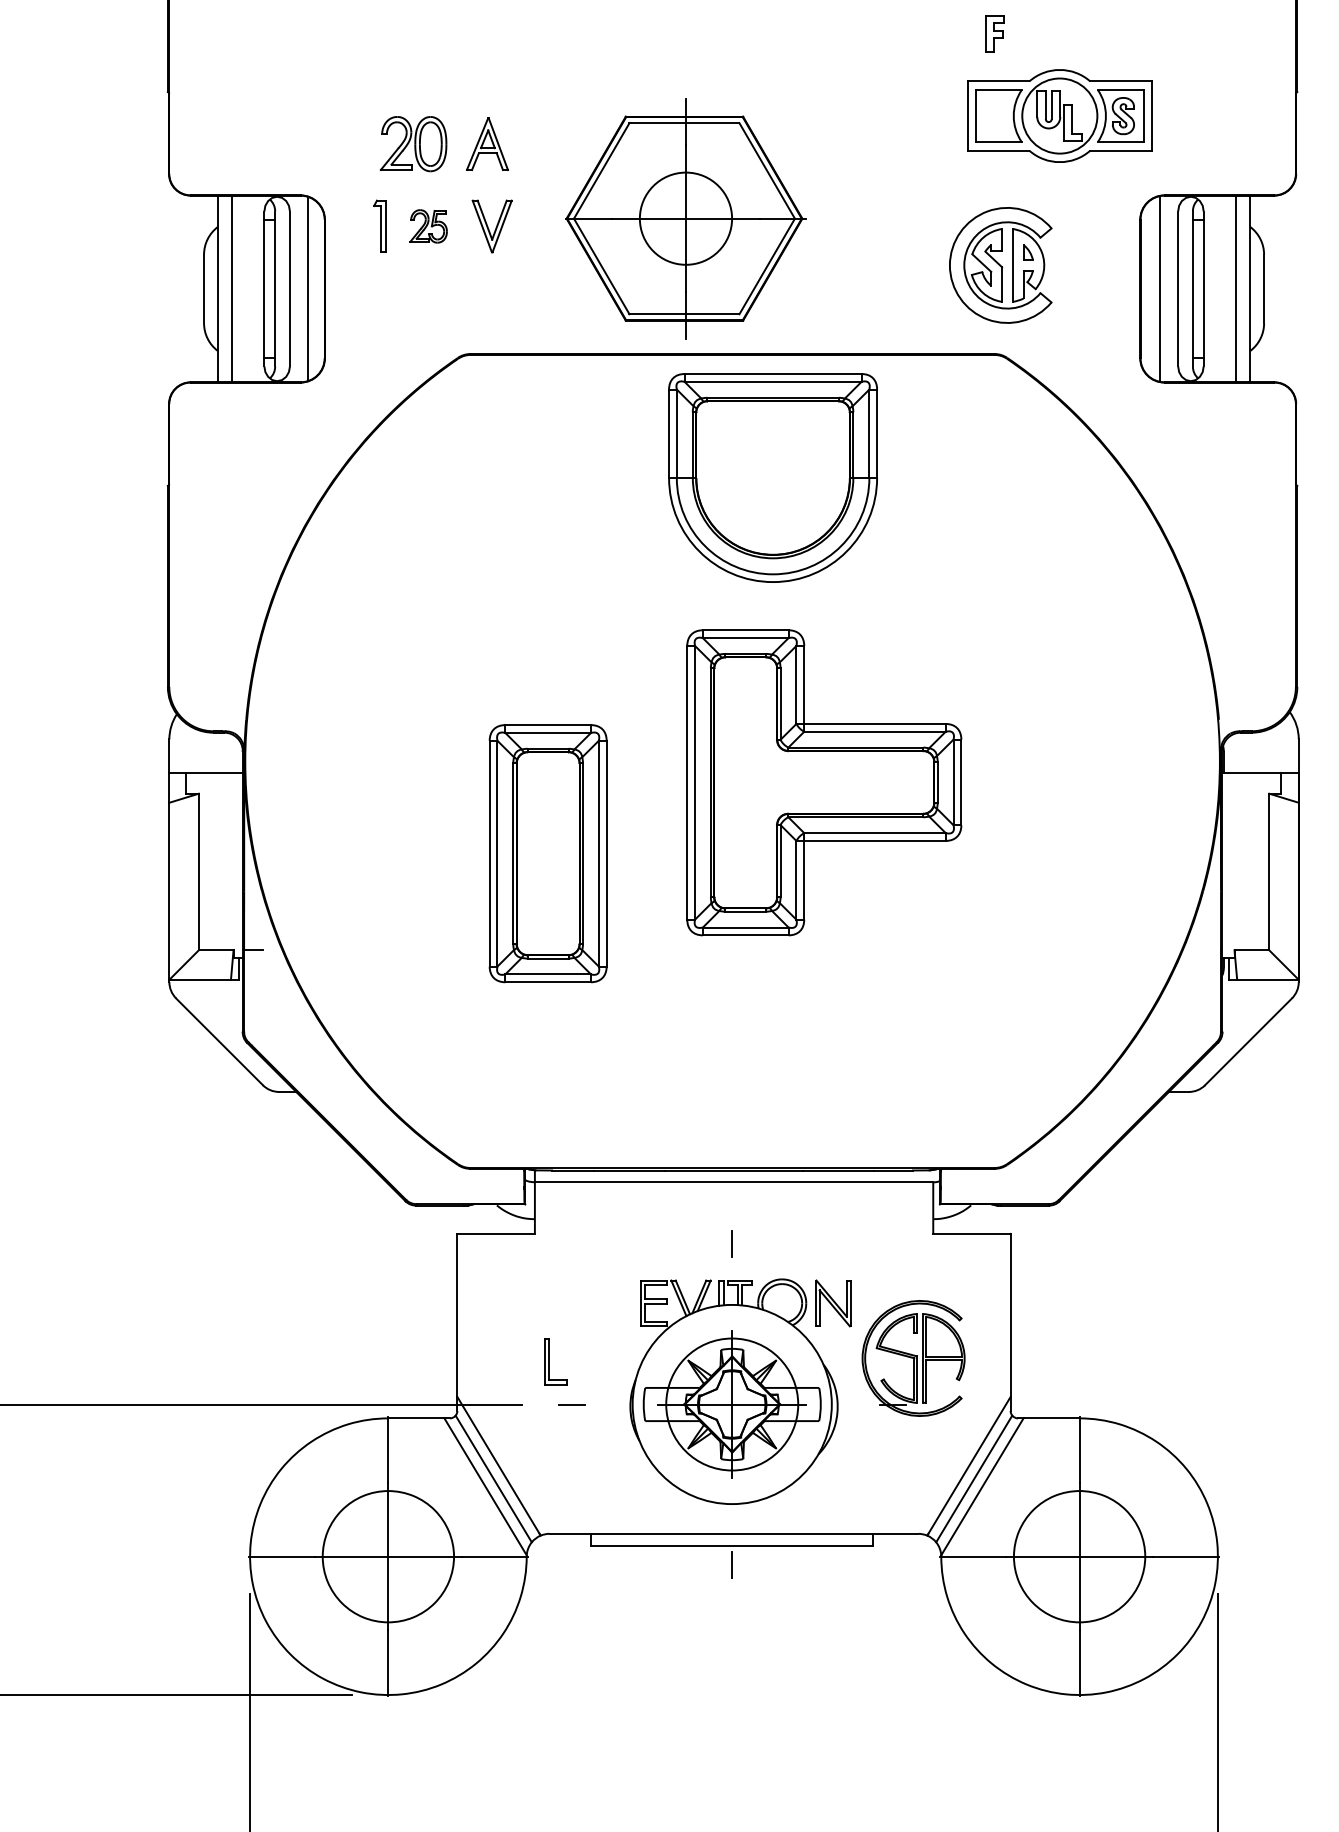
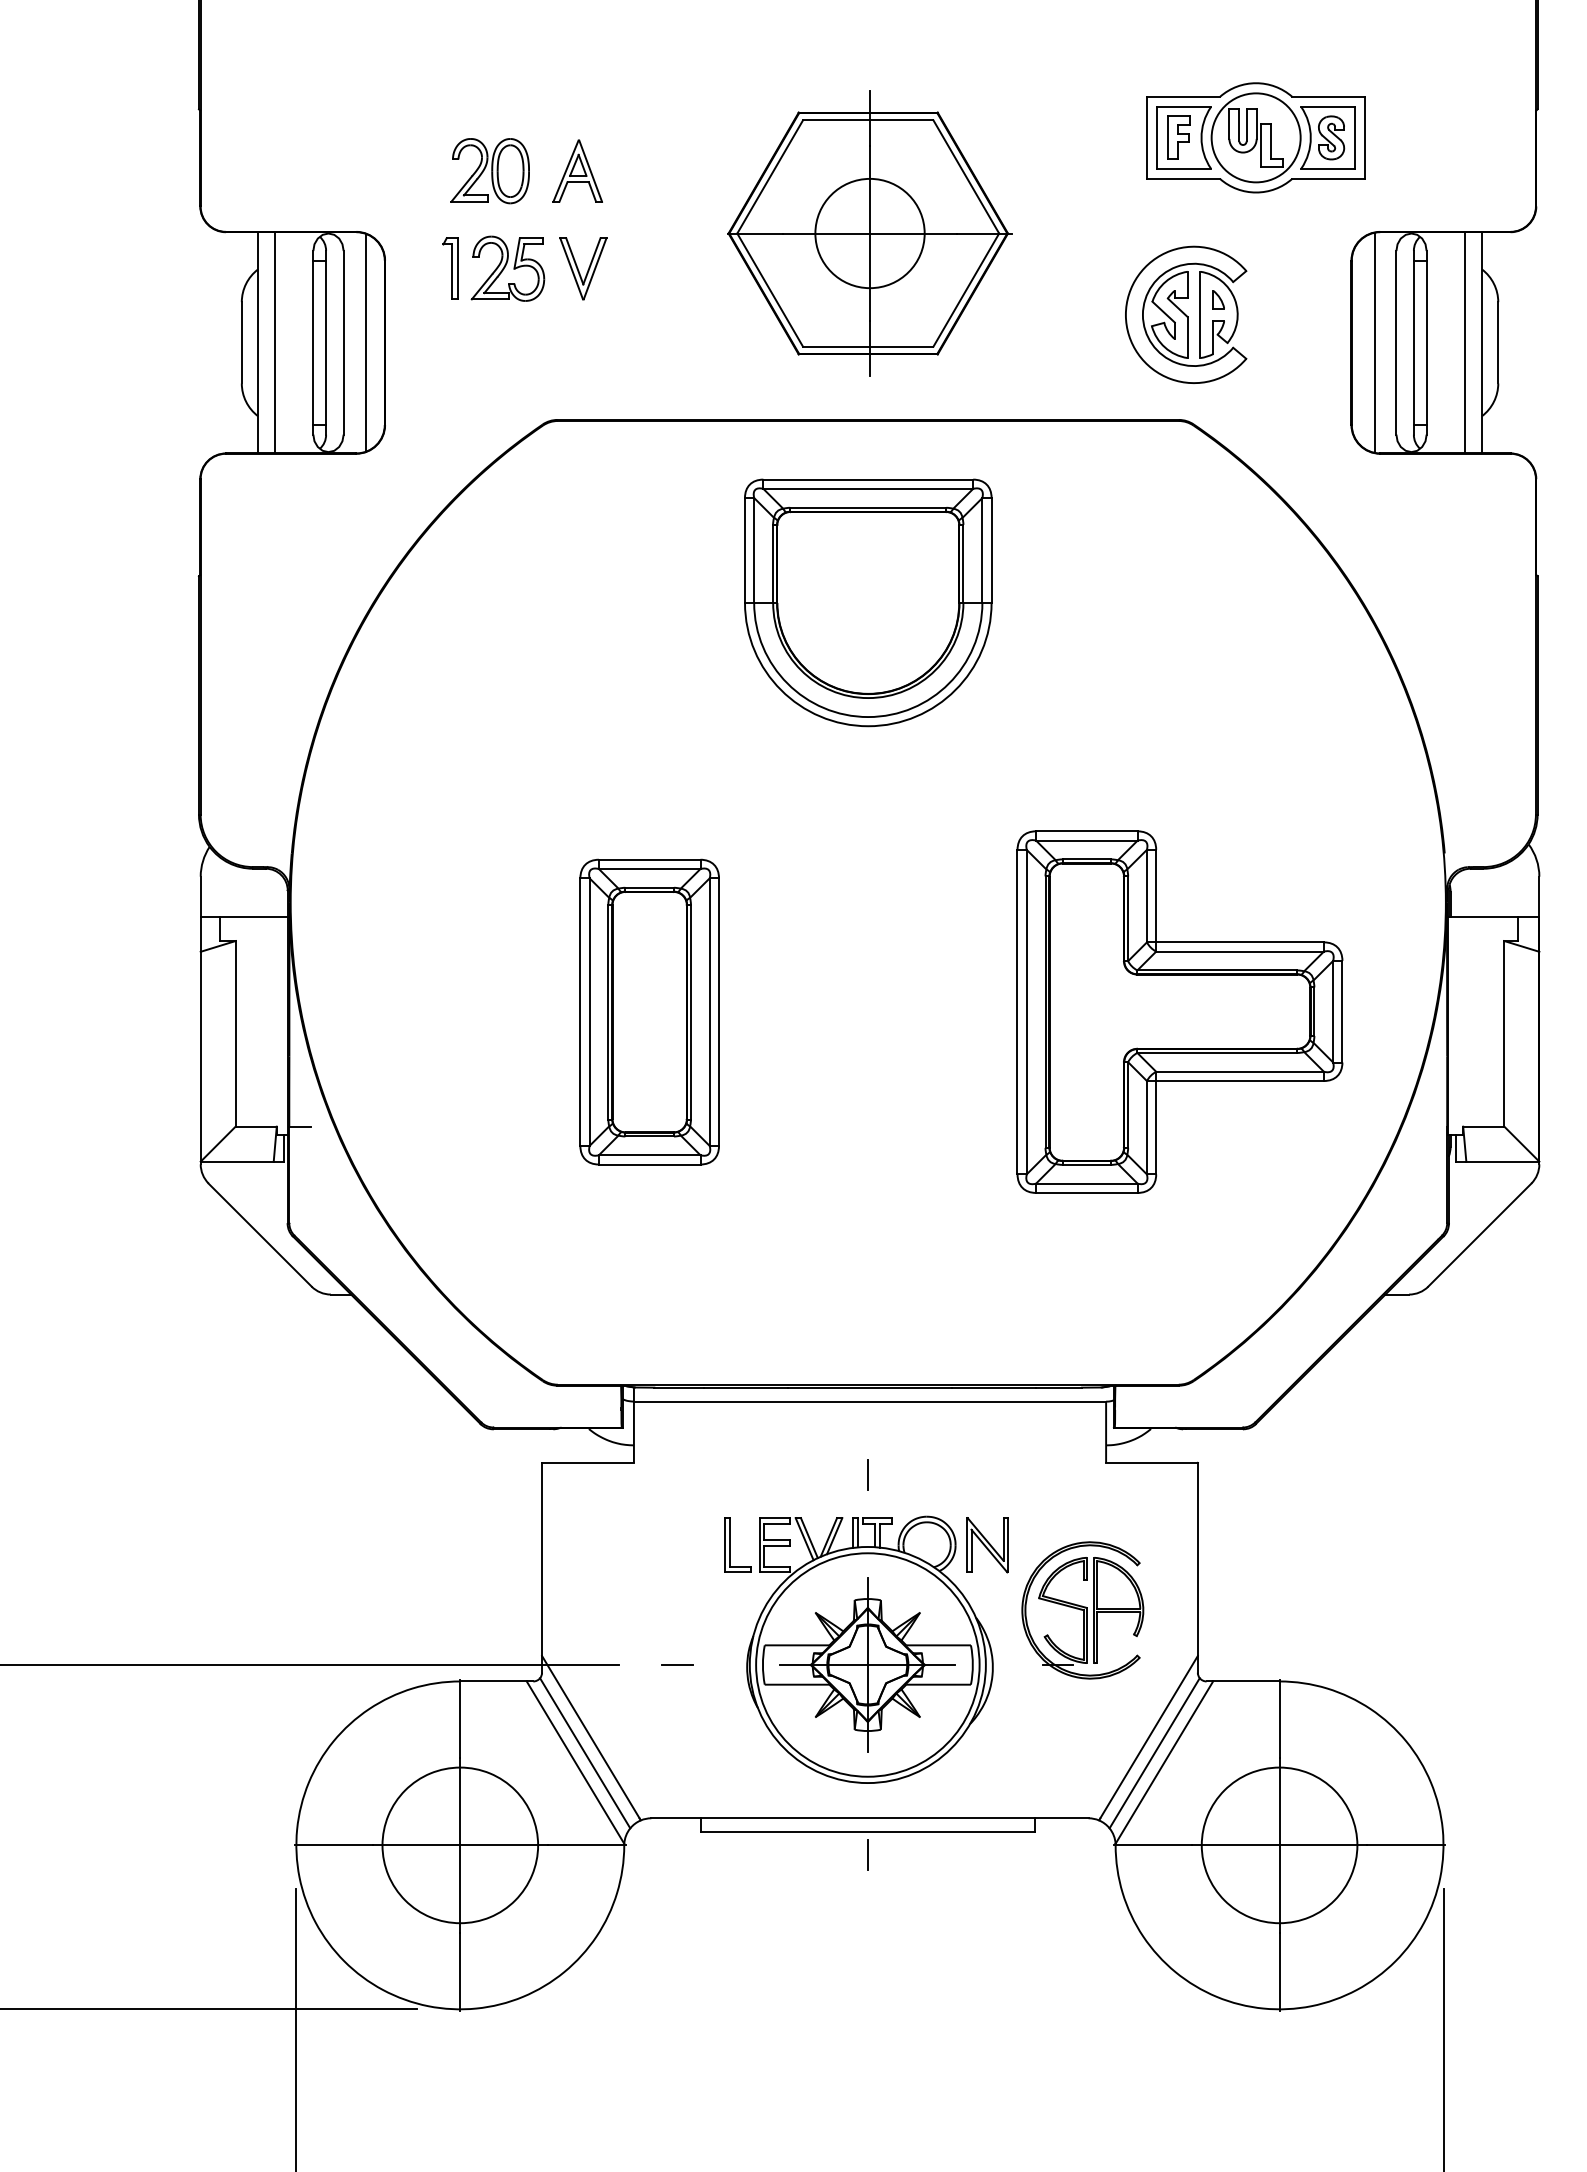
part: (994, 33) -> (1178, 137), moved
part: (685, 218) -> (869, 233), moved
part: (428, 226) -> (507, 268), size x1.67
part: (773, 477) -> (868, 602), moved
part: (823, 782) -> (1179, 1011), moved
part: (549, 1361) -> (730, 1544), moved
circle: (731, 1404) -> (867, 1664), size x1.43

